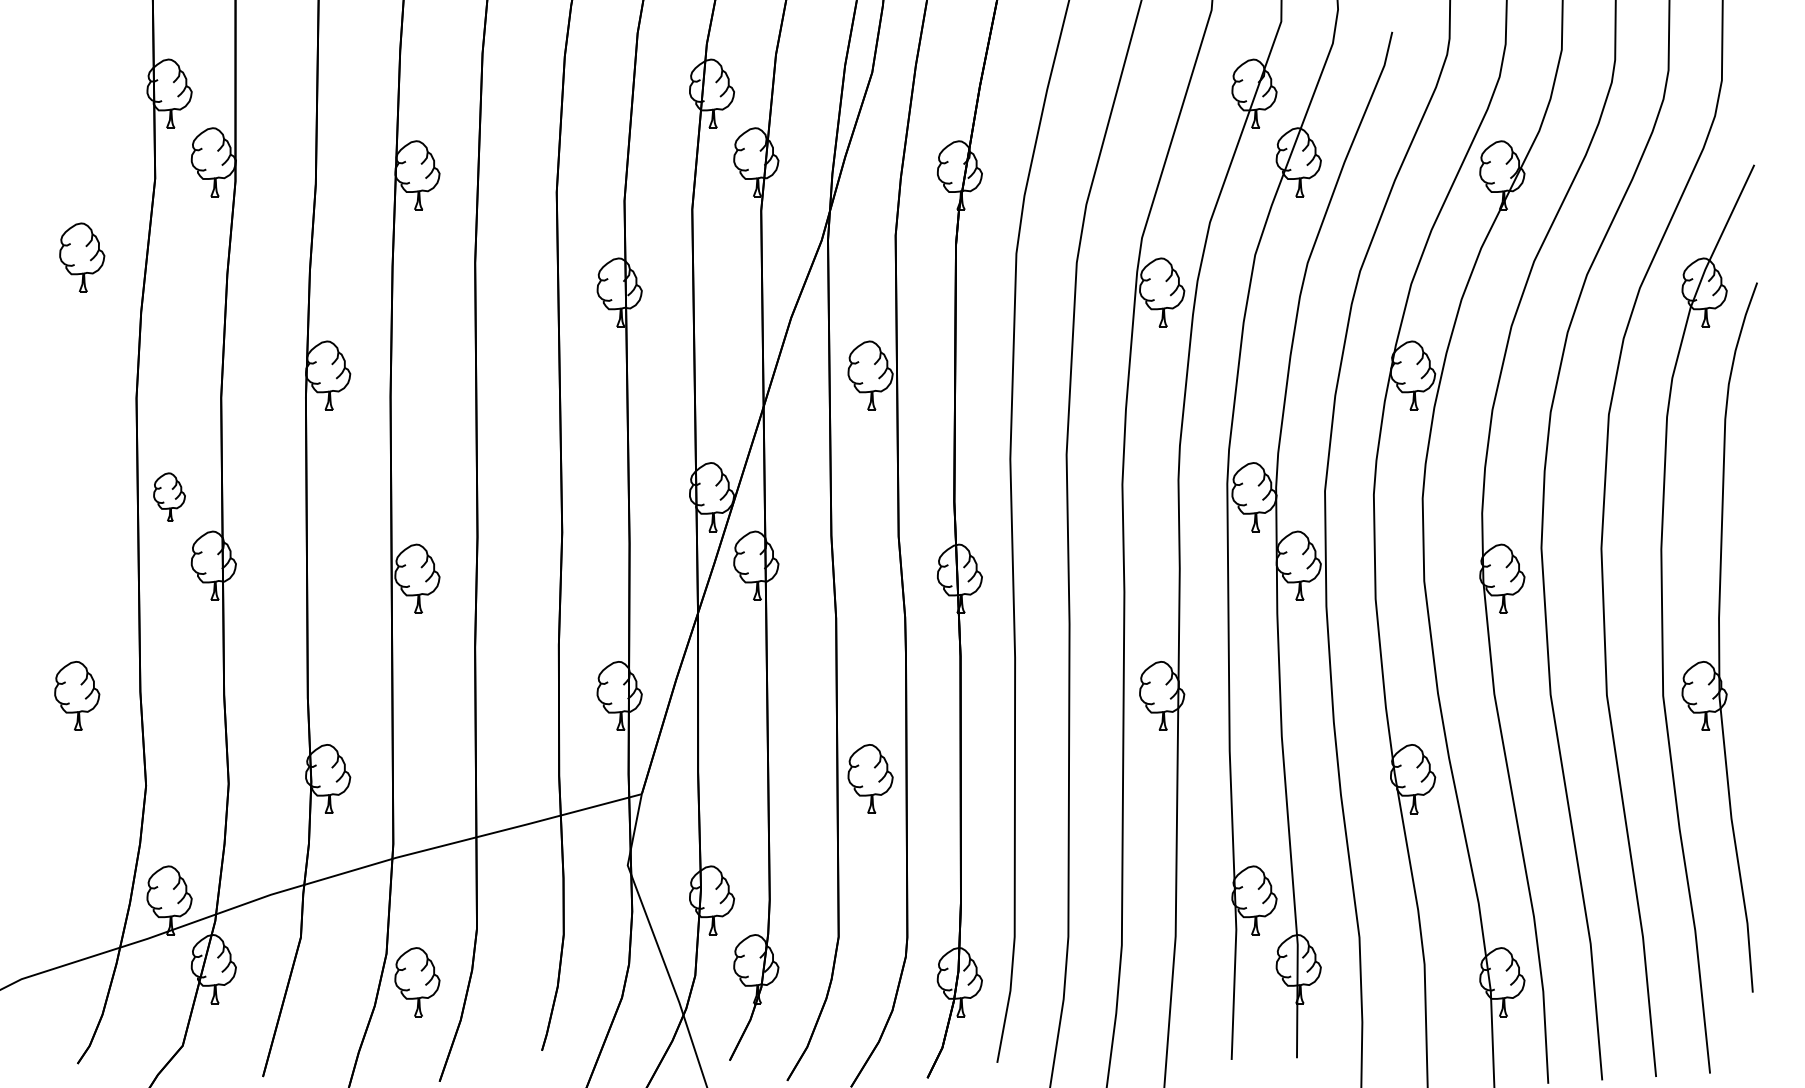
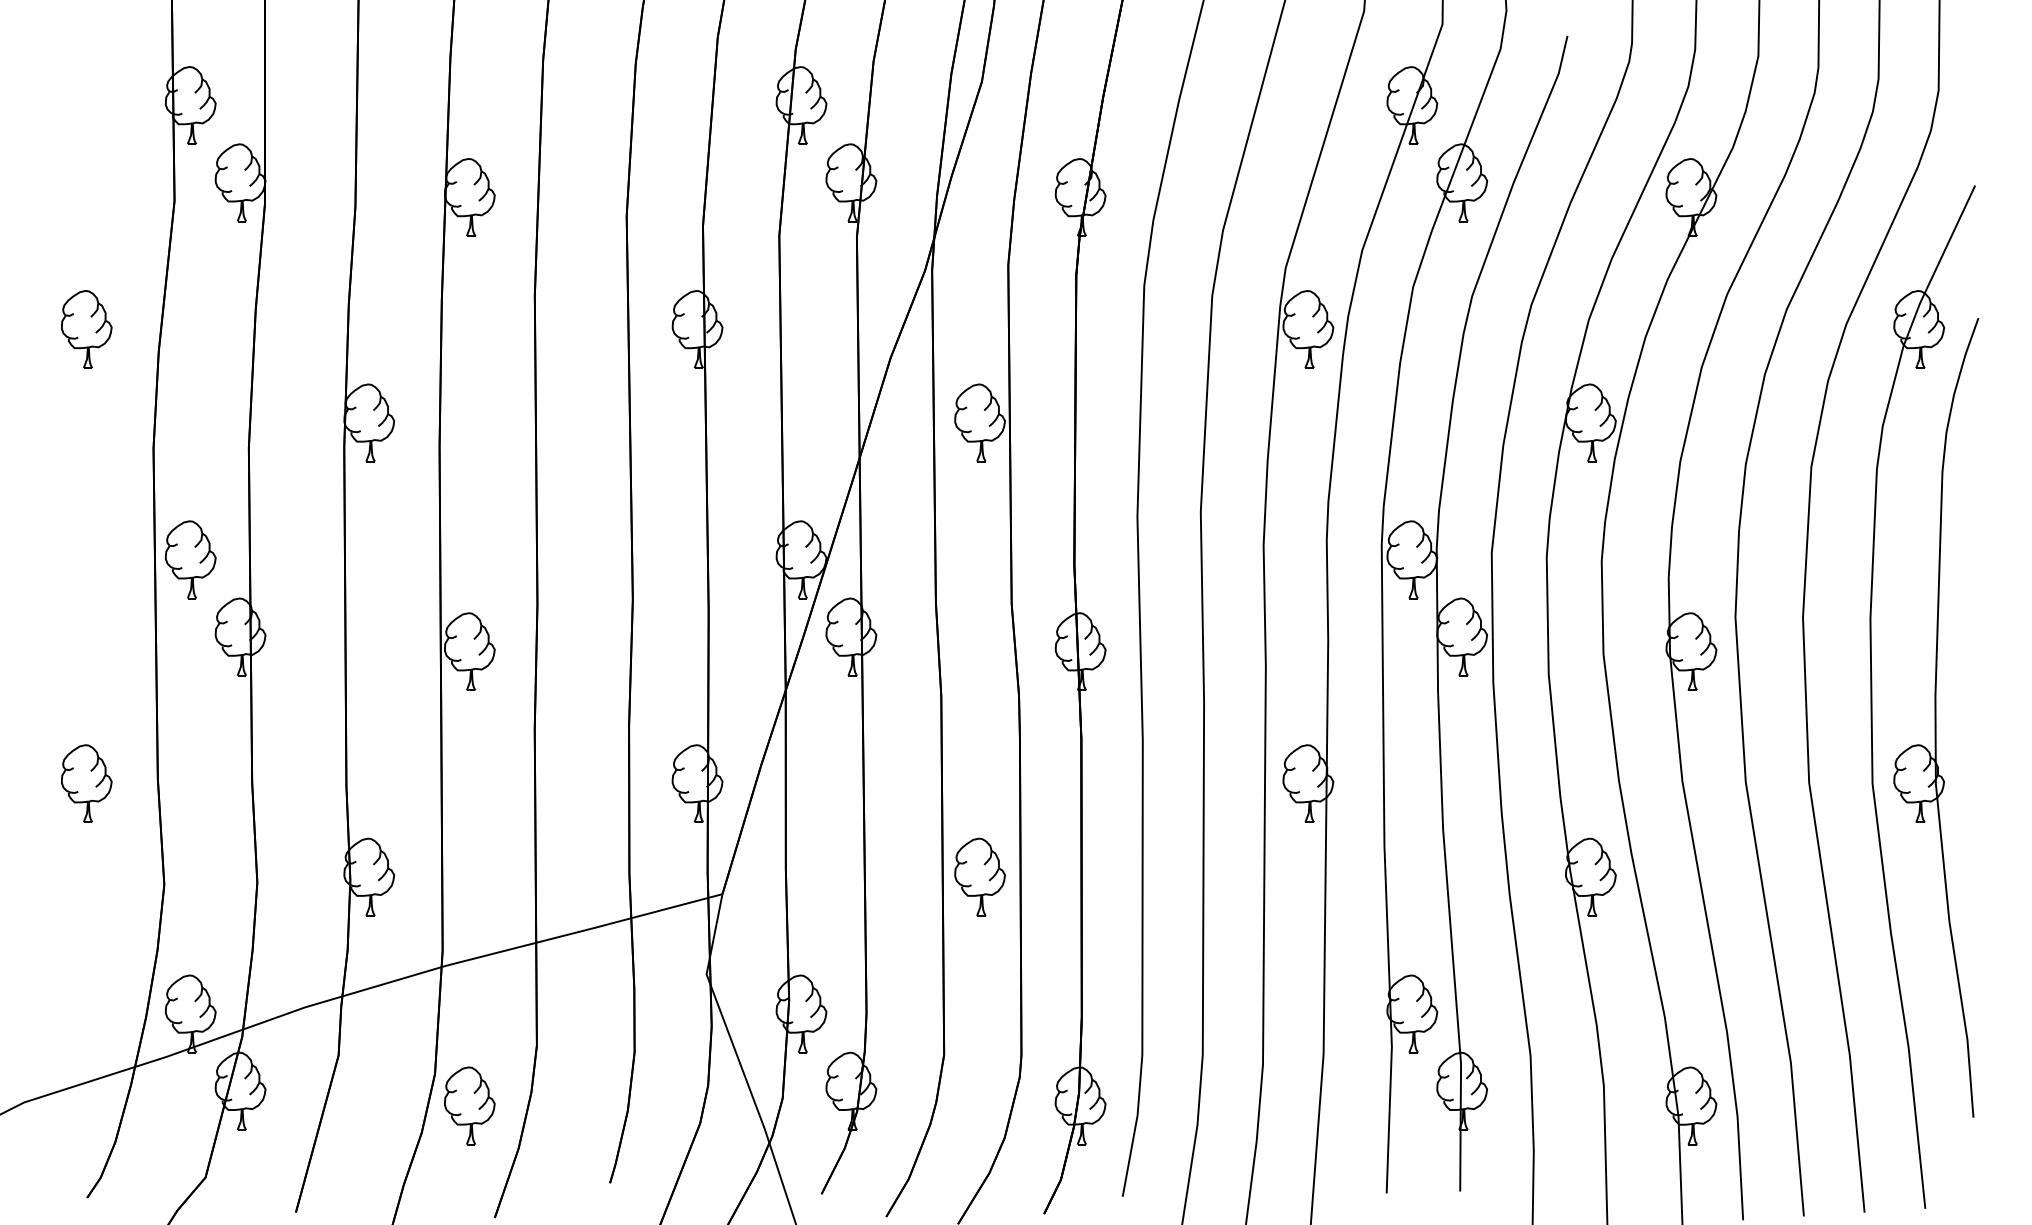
part: (82, 257) -> (87, 329), moved
part: (169, 497) -> (190, 560), size x1.43

